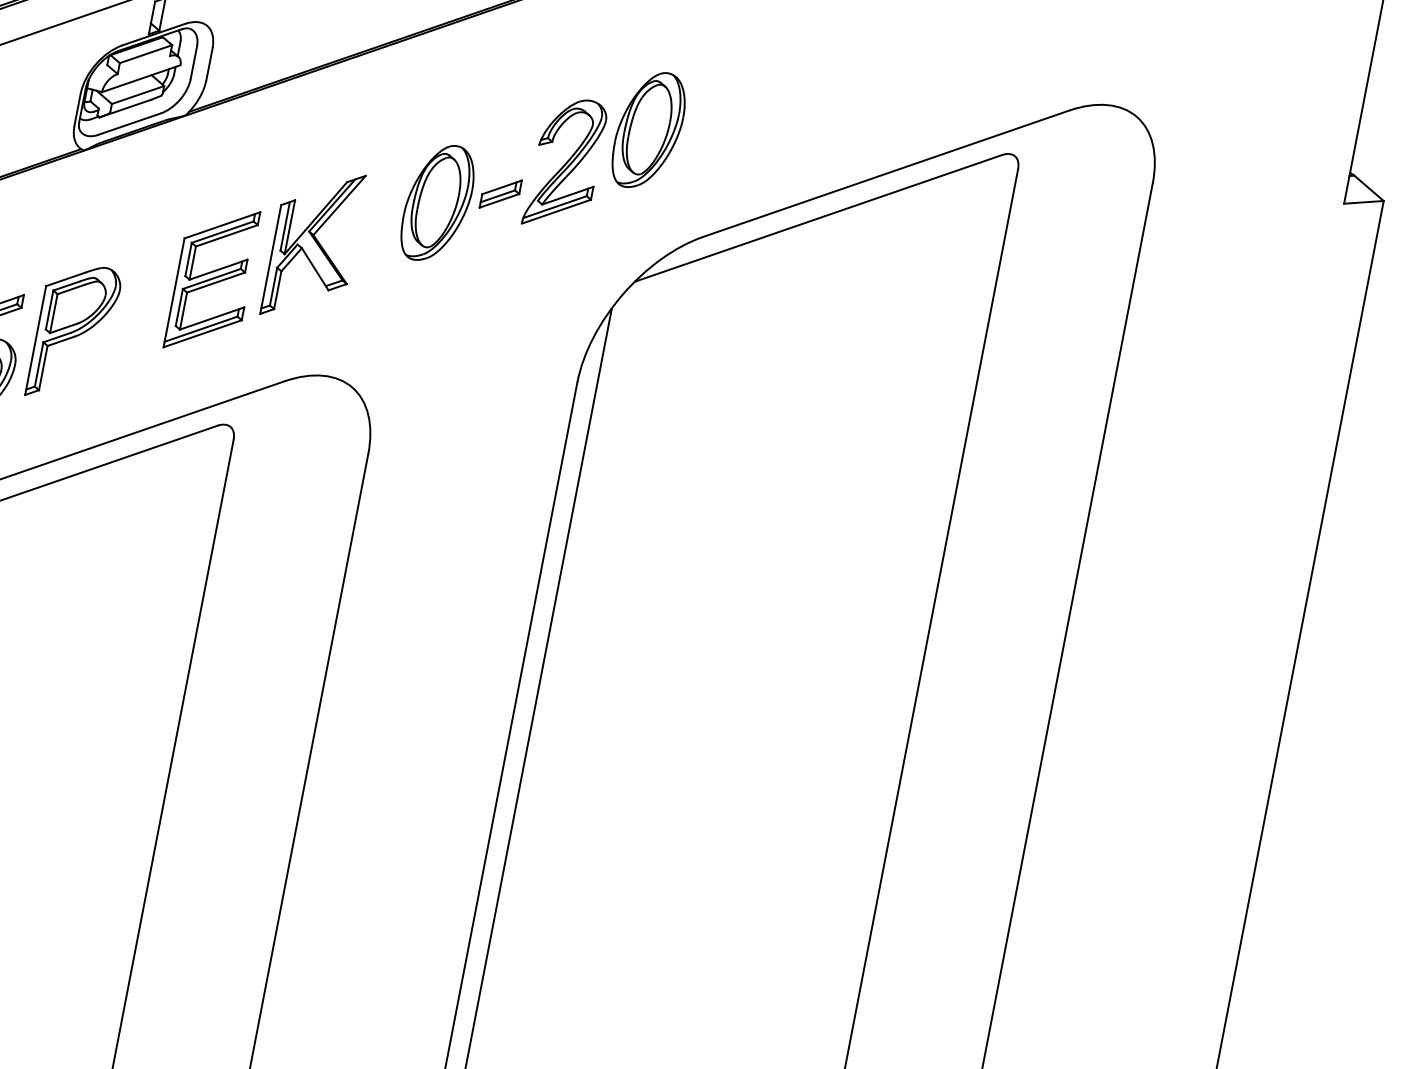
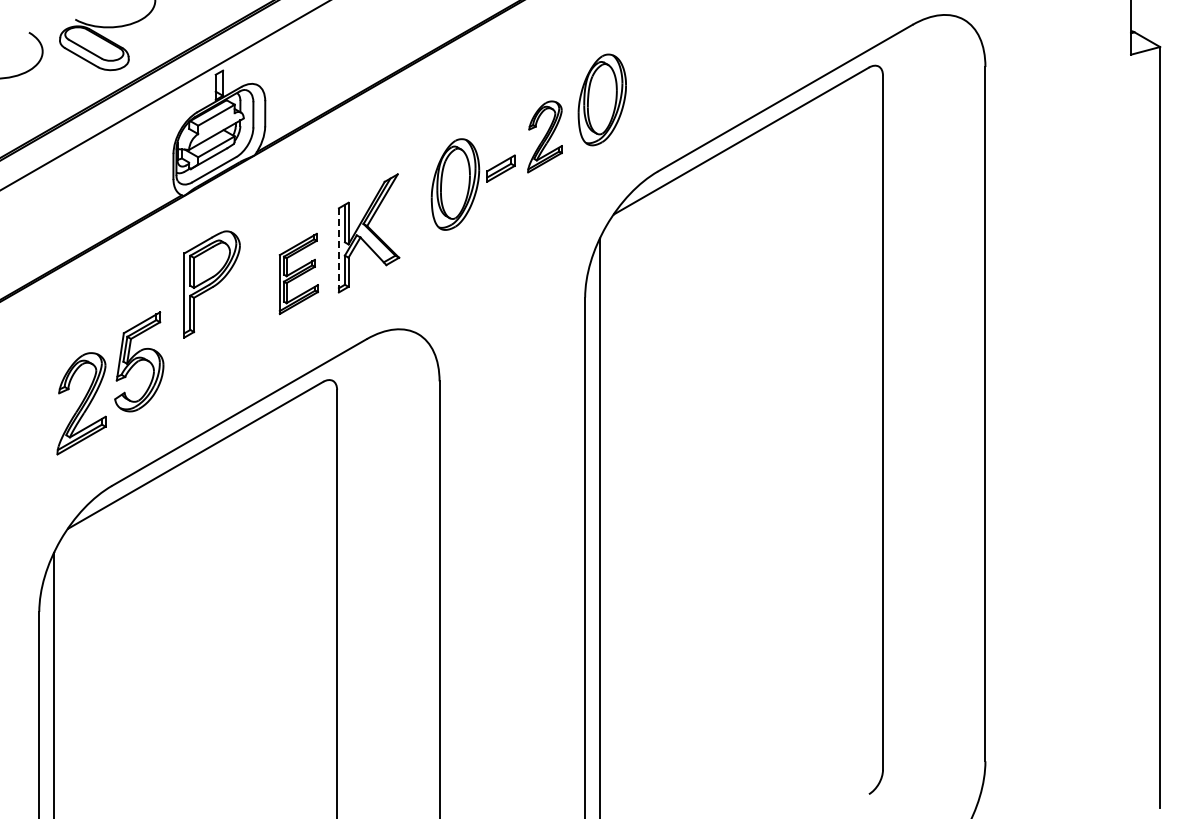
part: (565, 163) -> (544, 136), size x0.7
line: (270, 258) -> (338, 249), solid -> dashed
part: (212, 279) -> (298, 273), size x0.7
part: (73, 333) -> (211, 284), moved

